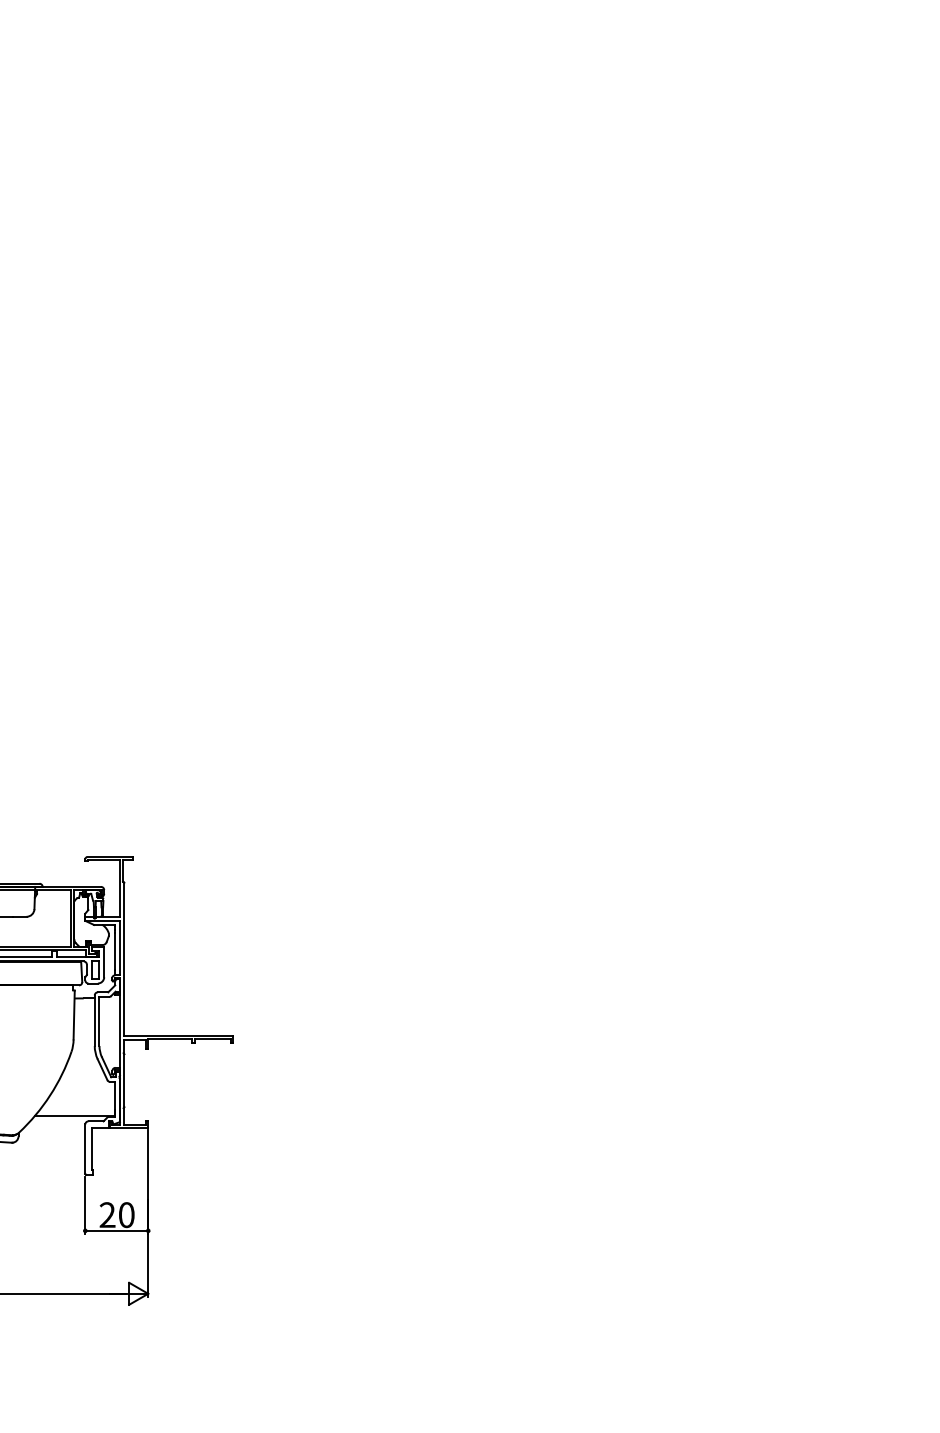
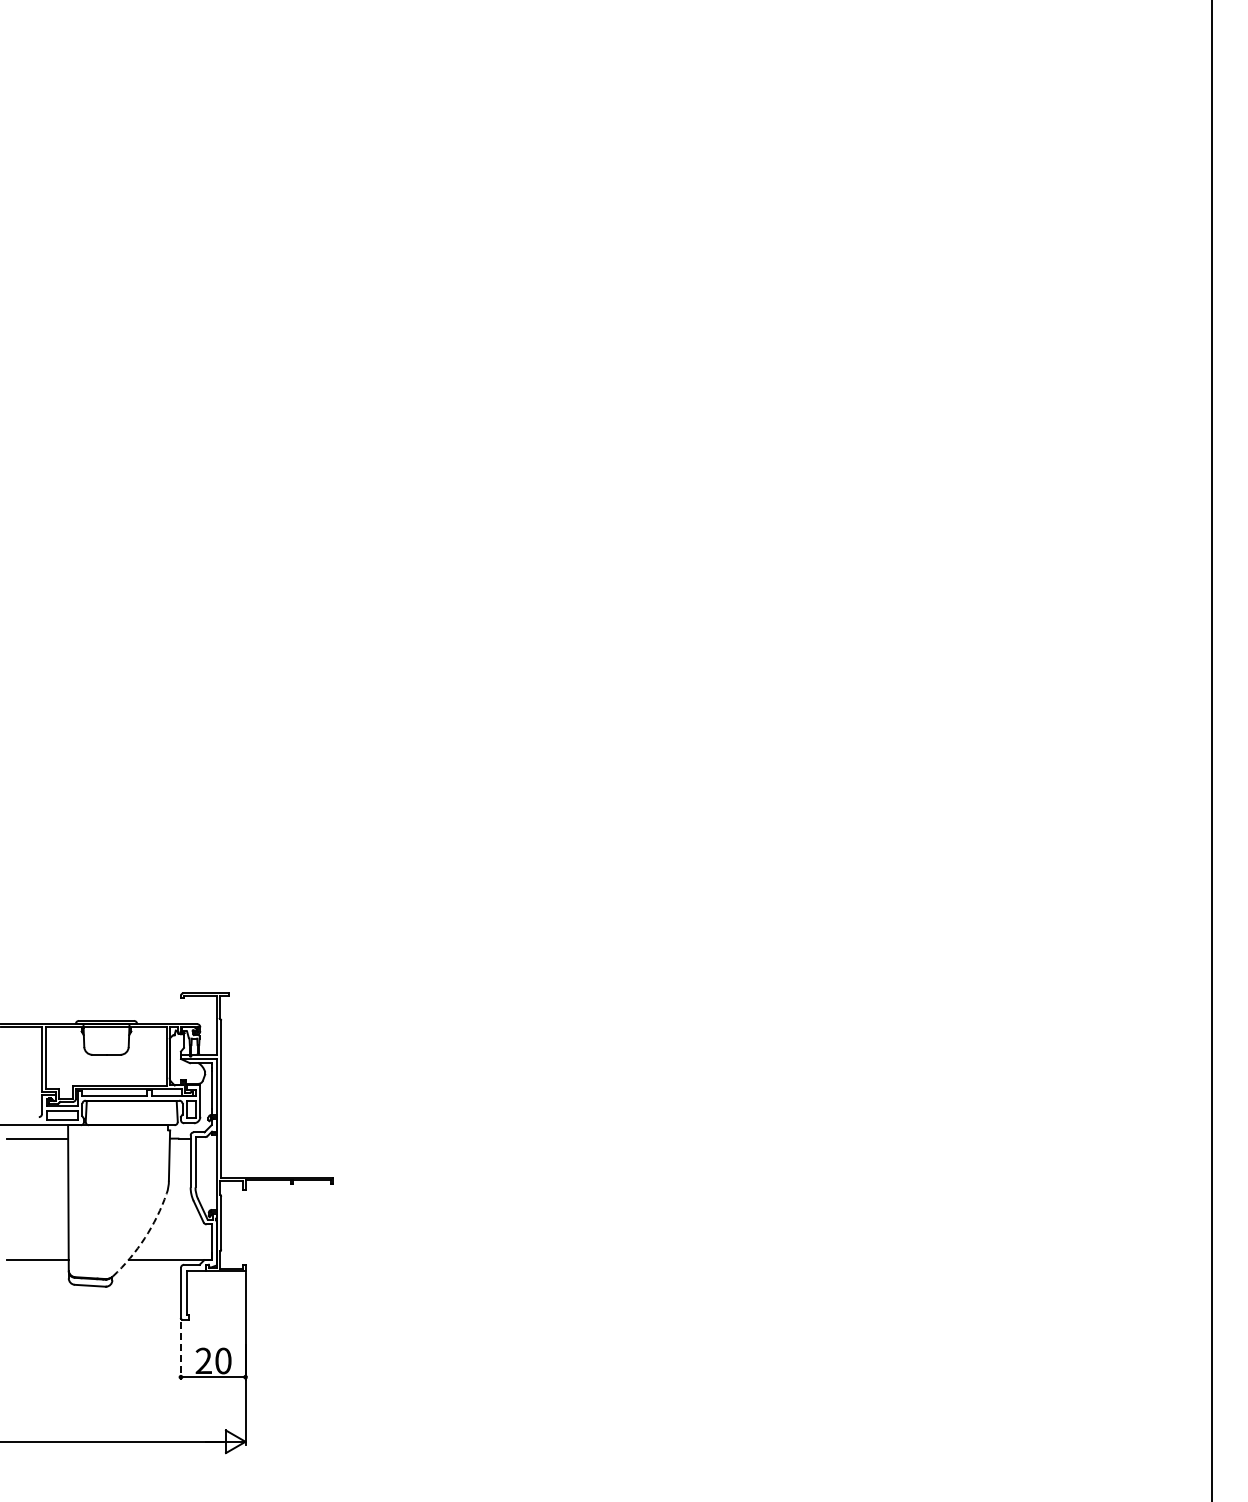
arc: (49, 1095) -> (144, 1238), solid -> dashed
line: (84, 1205) -> (180, 1351), solid -> dashed

